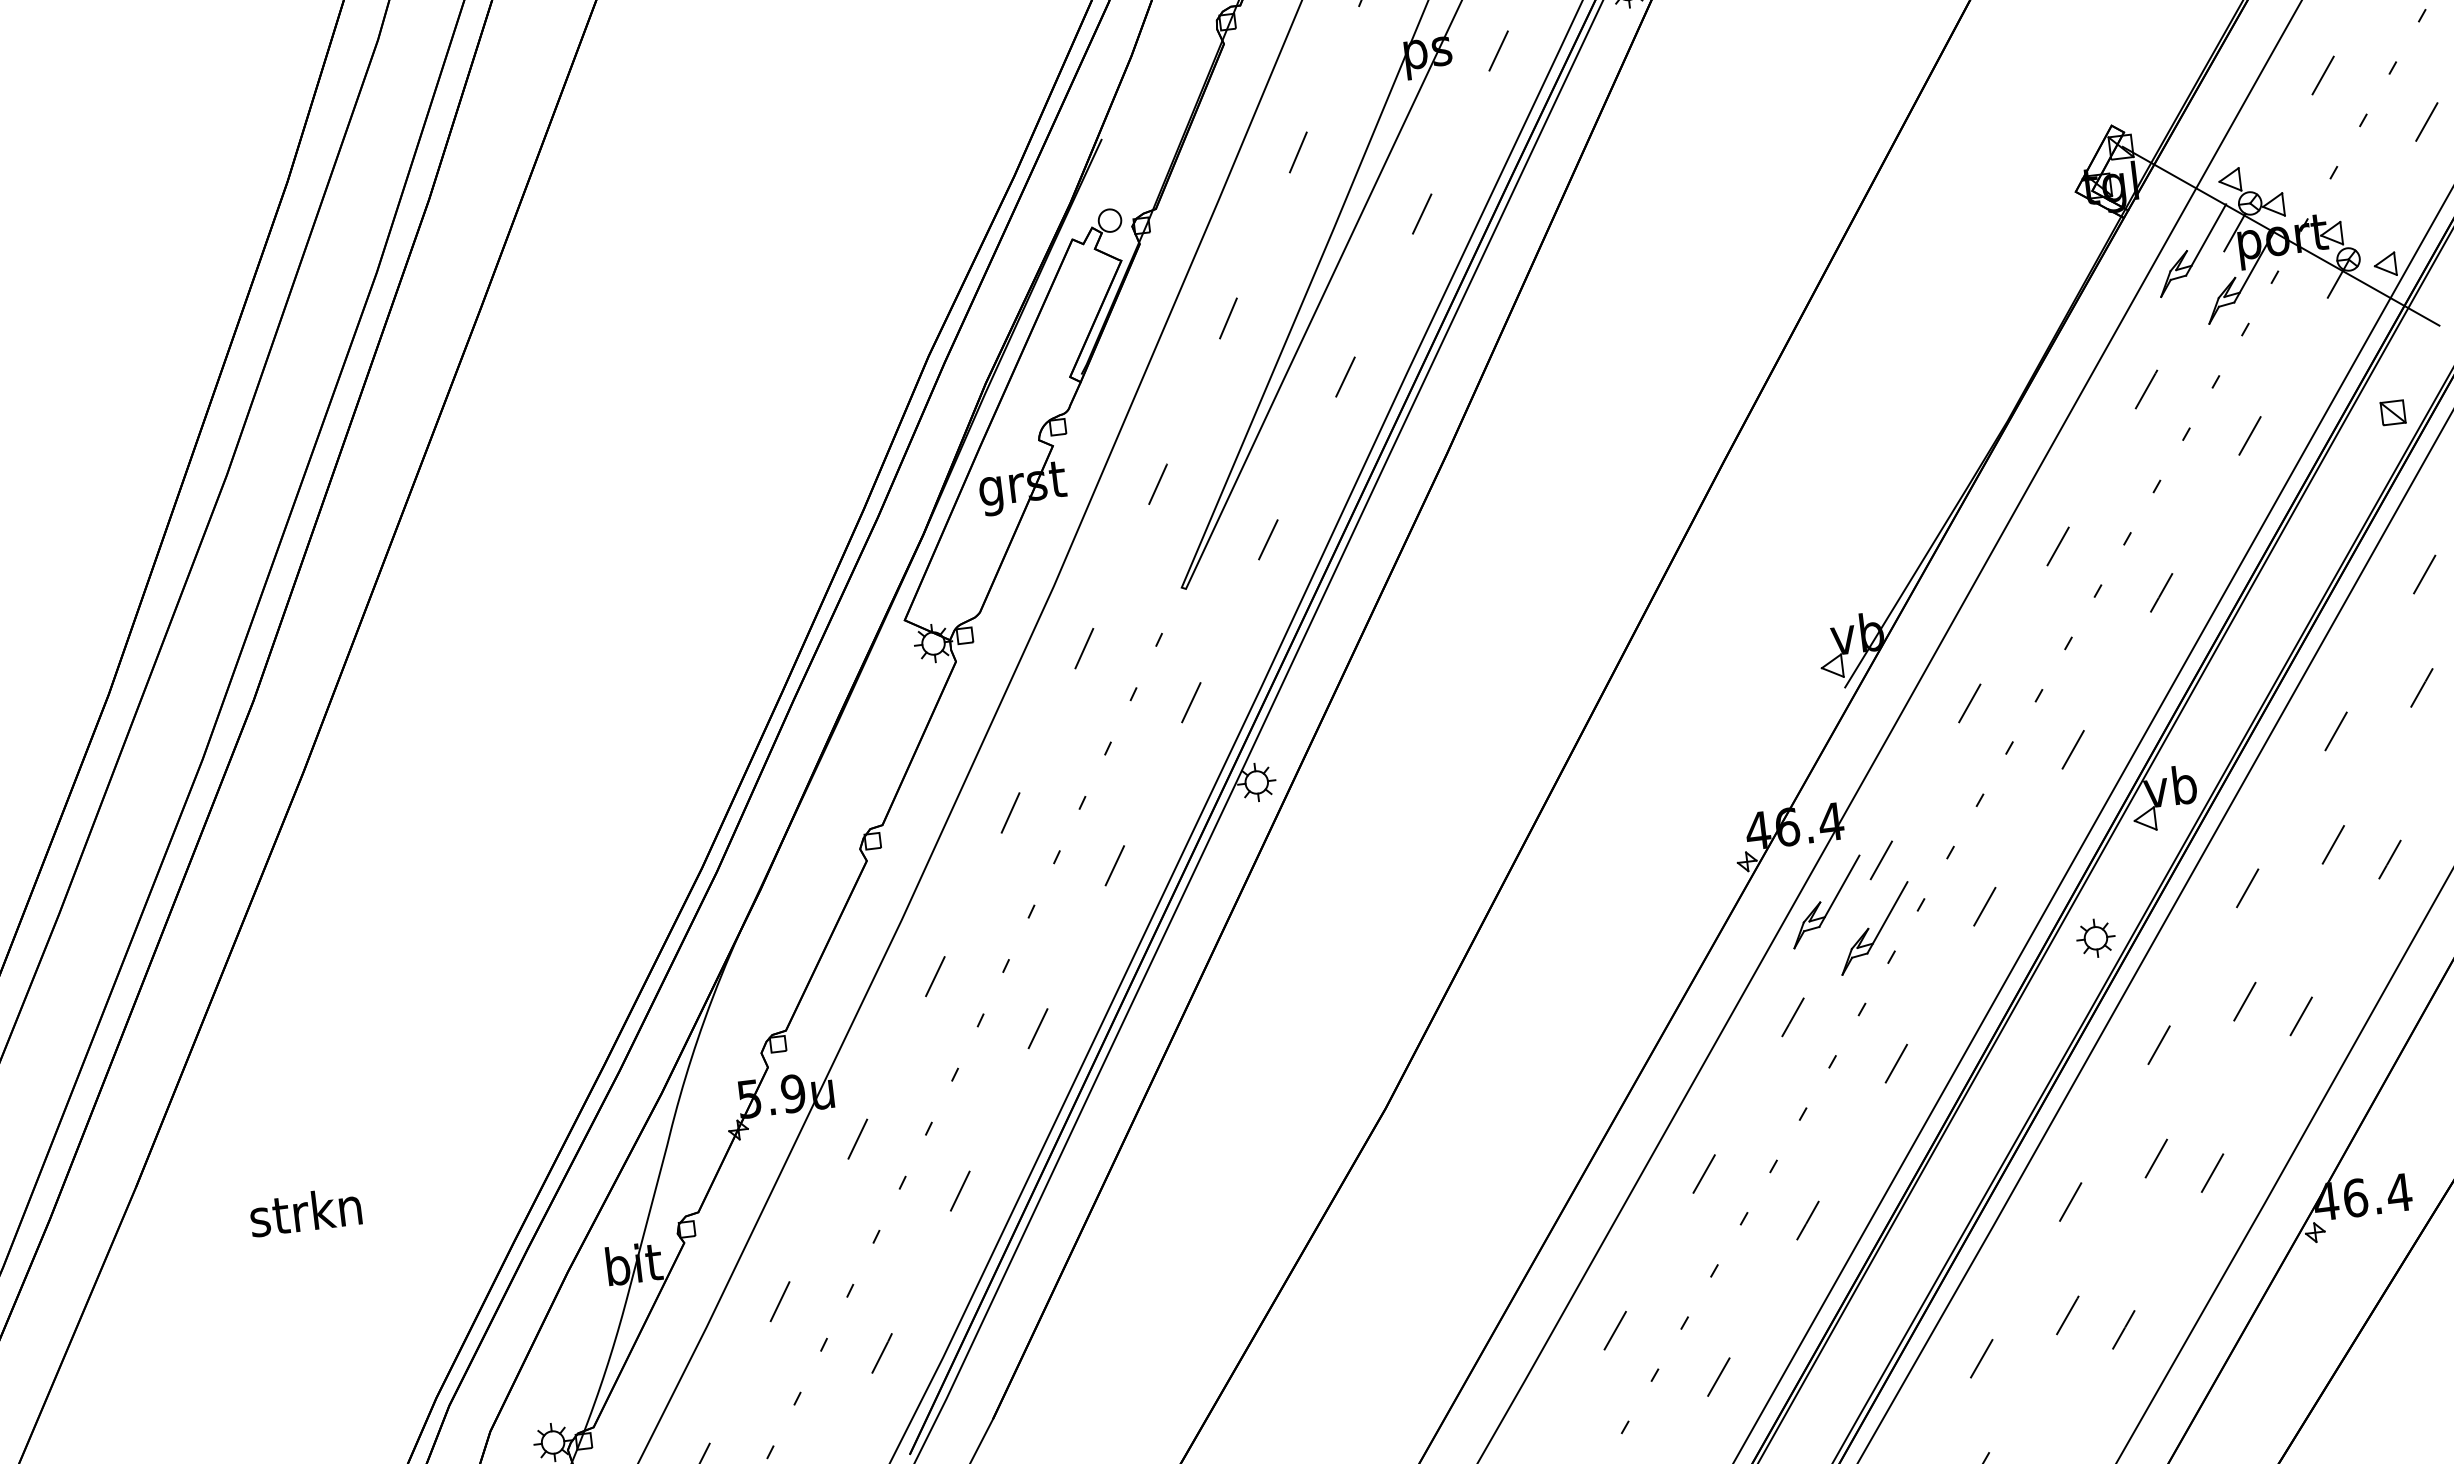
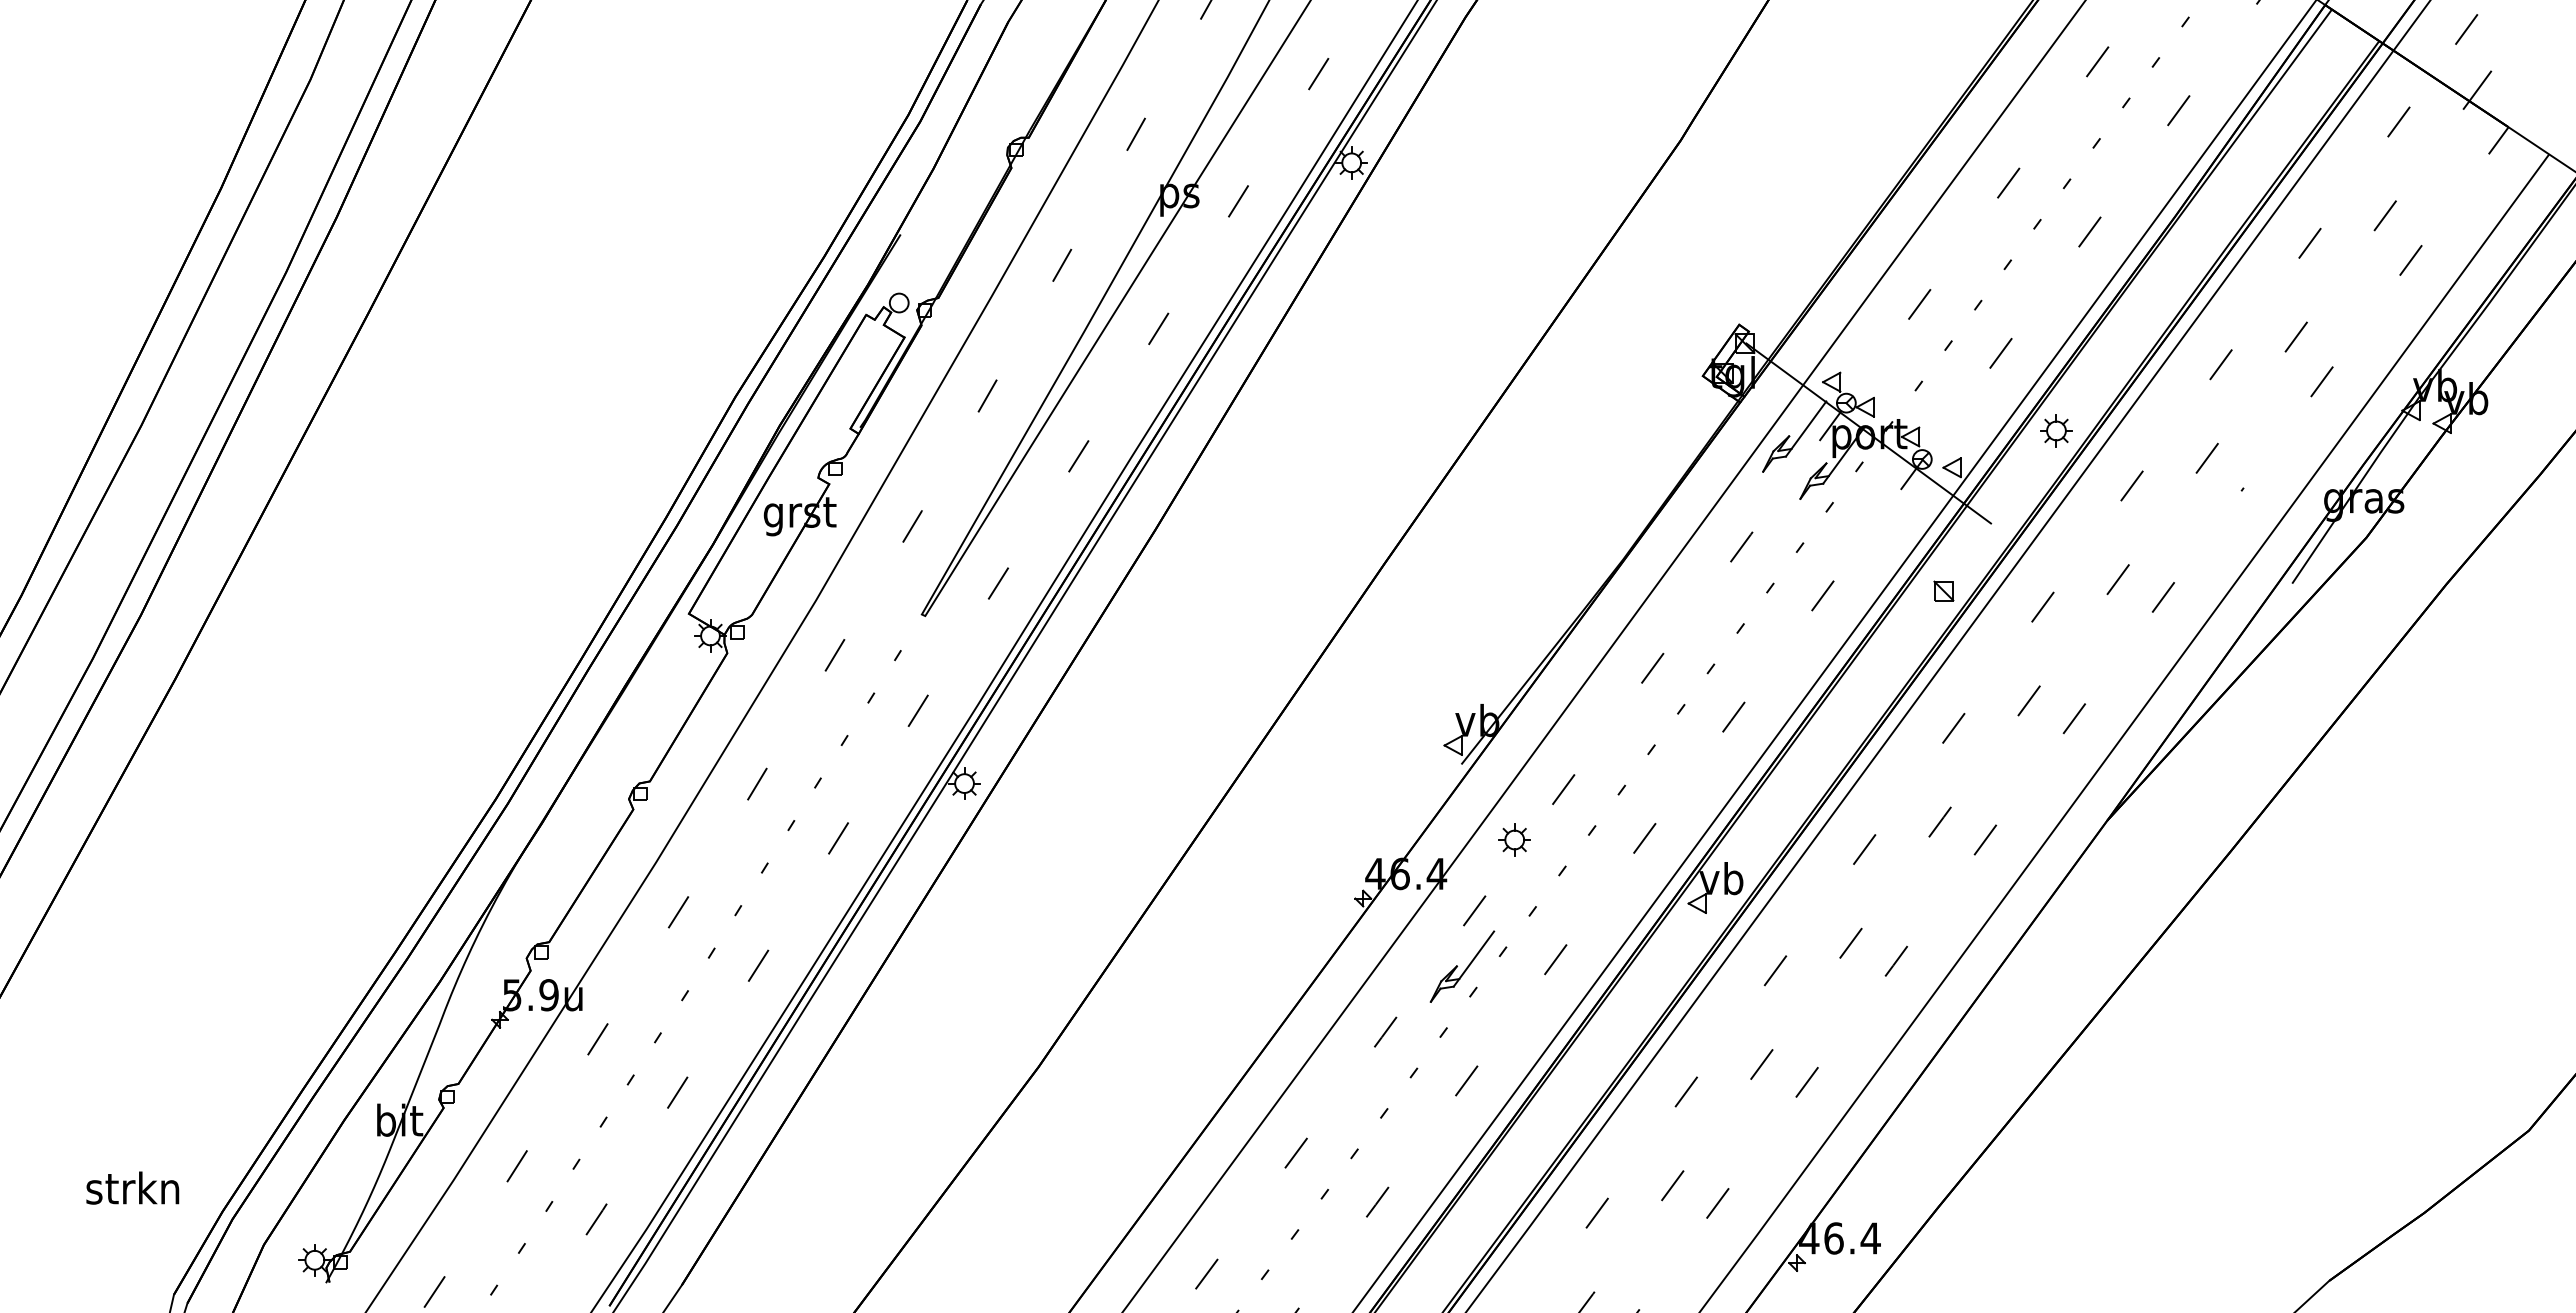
part: (1825, 901) -> (1424, 939), removed
part: (2095, 937) -> (1514, 839), moved
text: (305, 1211) -> (132, 1187), moved

